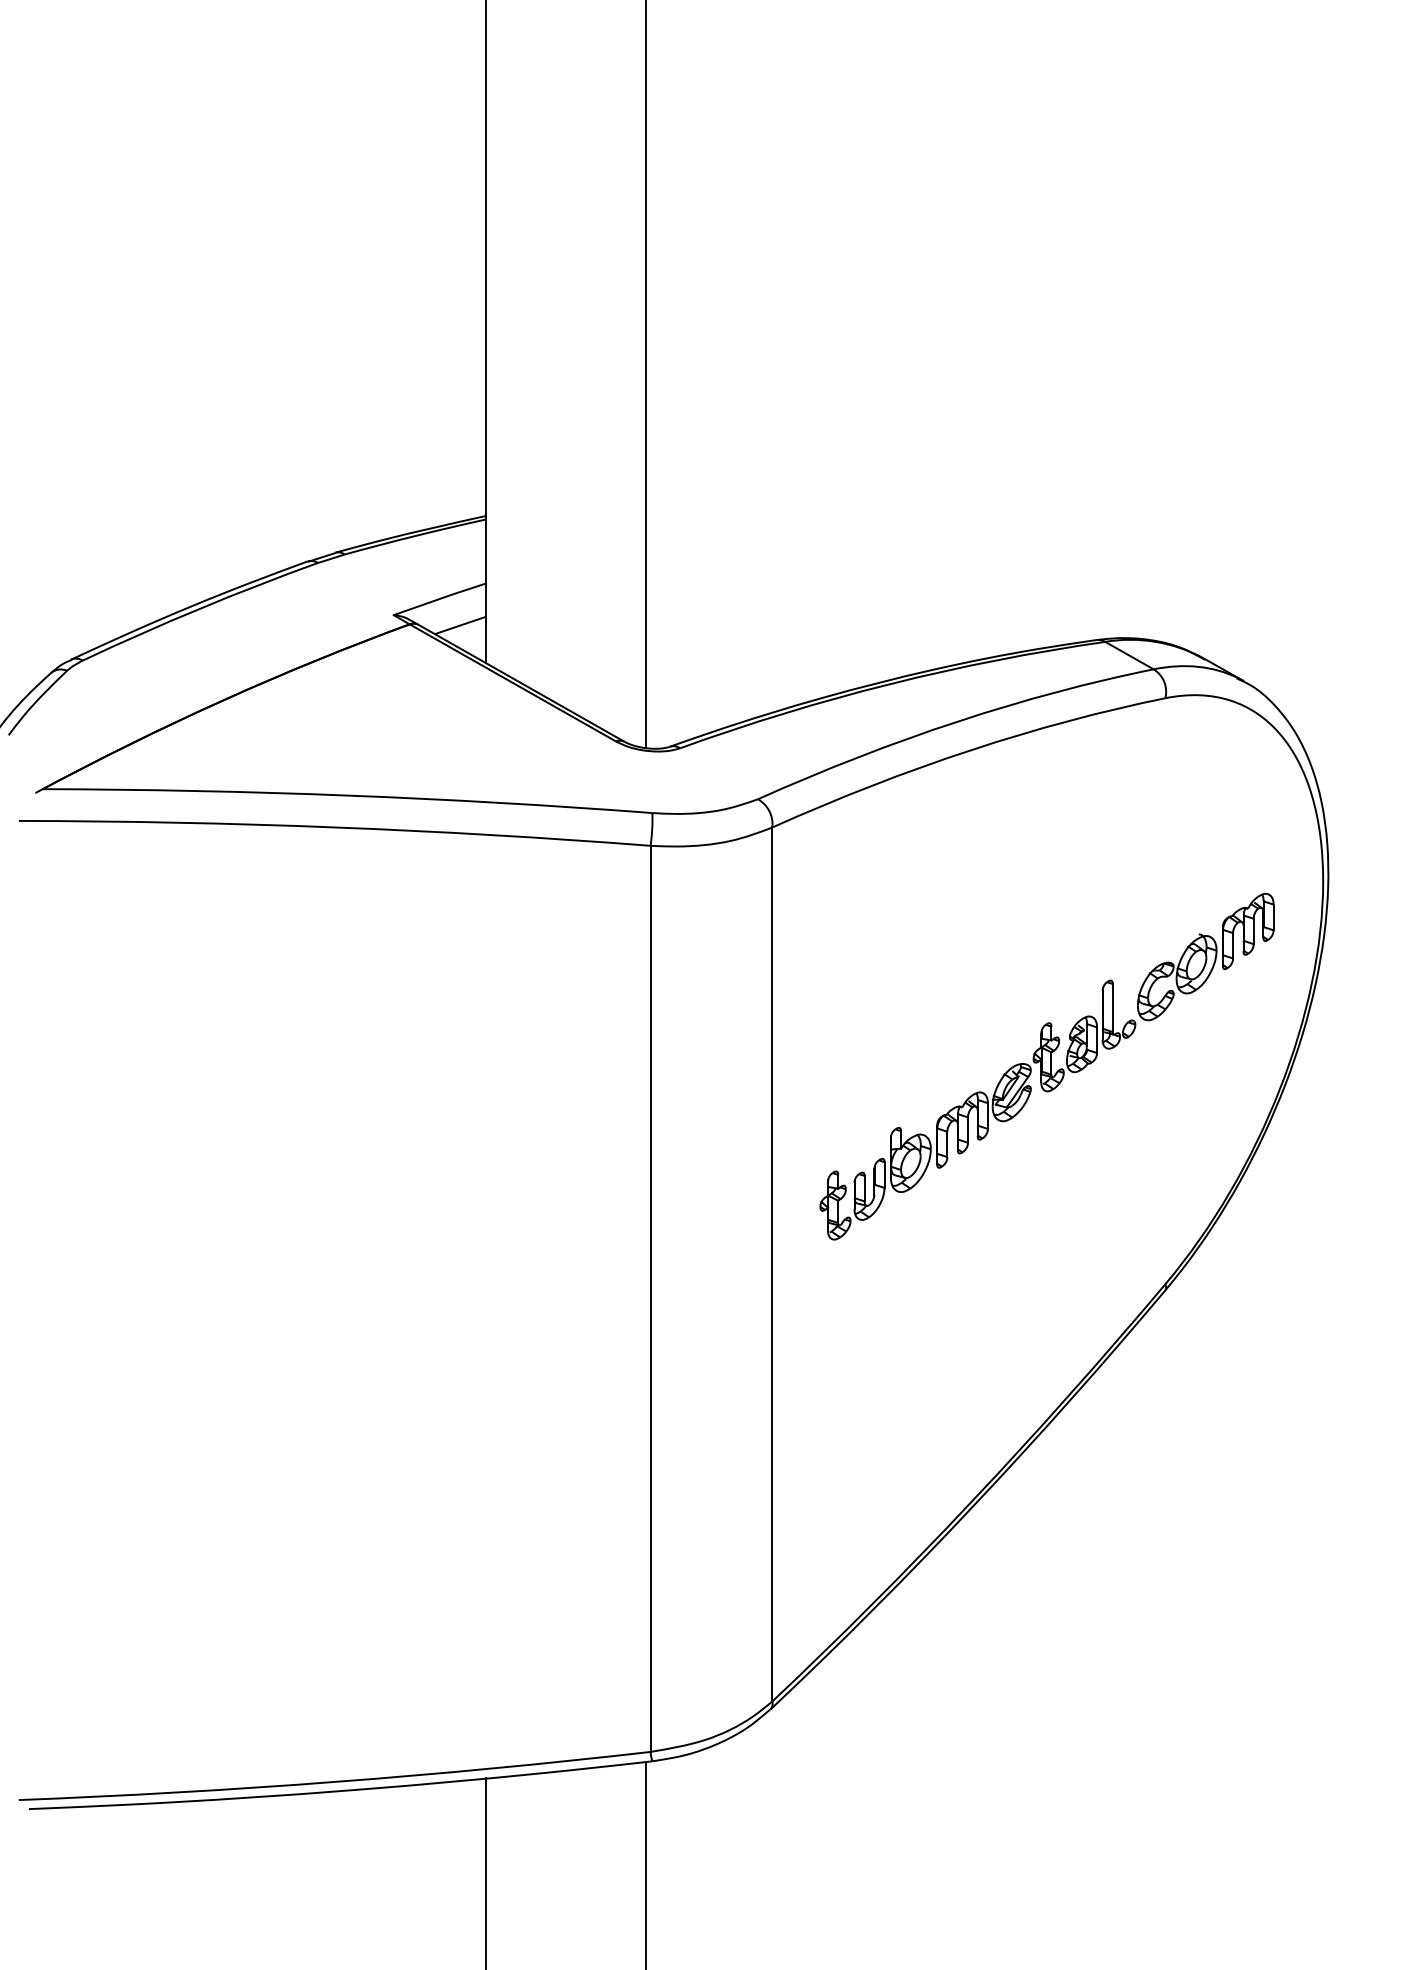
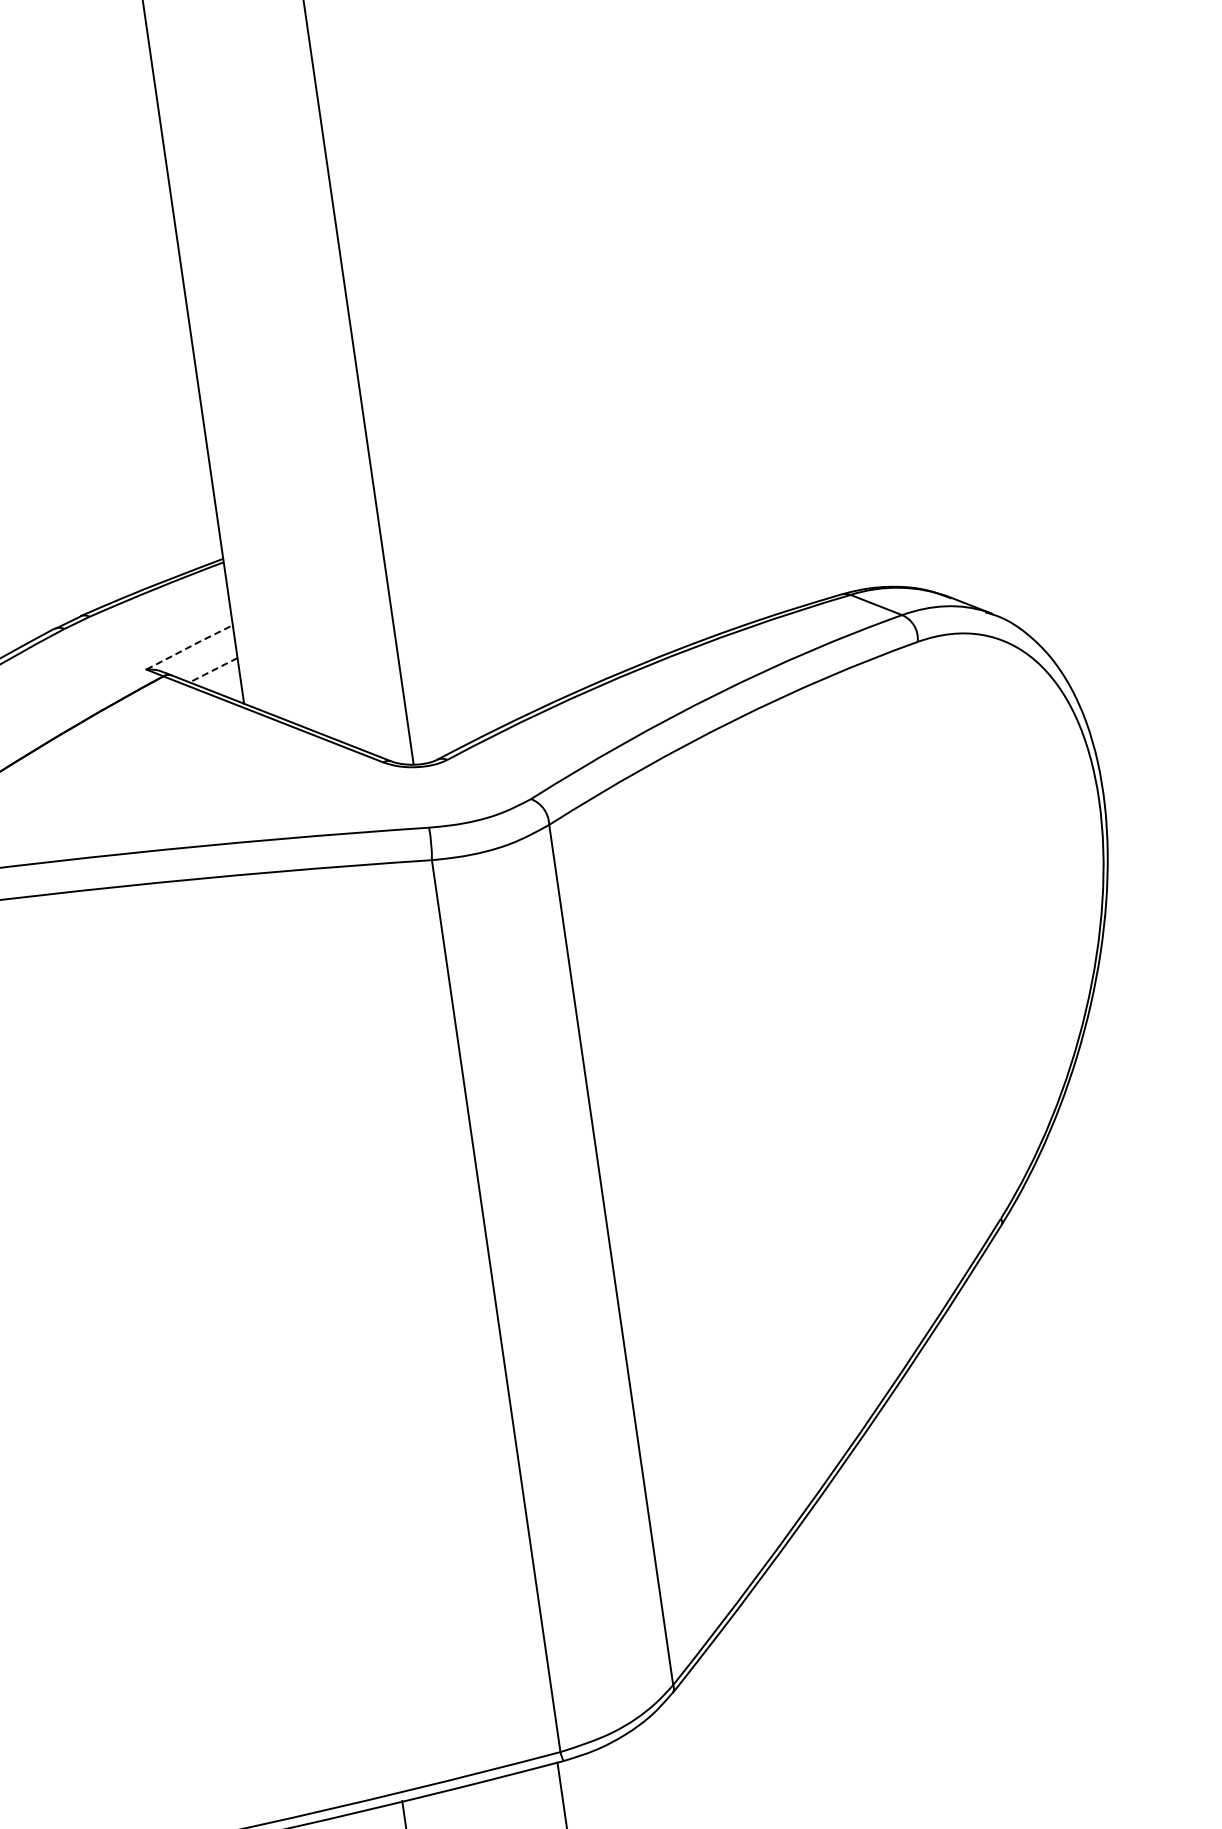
line: (440, 598) -> (190, 646), solid -> dashed
line: (461, 625) -> (214, 670), solid -> dashed
part: (1046, 1066) -> (852, 1021), removed

